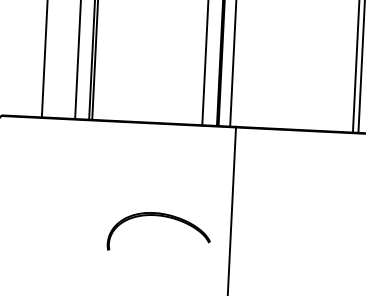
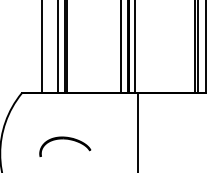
part: (160, 217) -> (65, 139), moved

